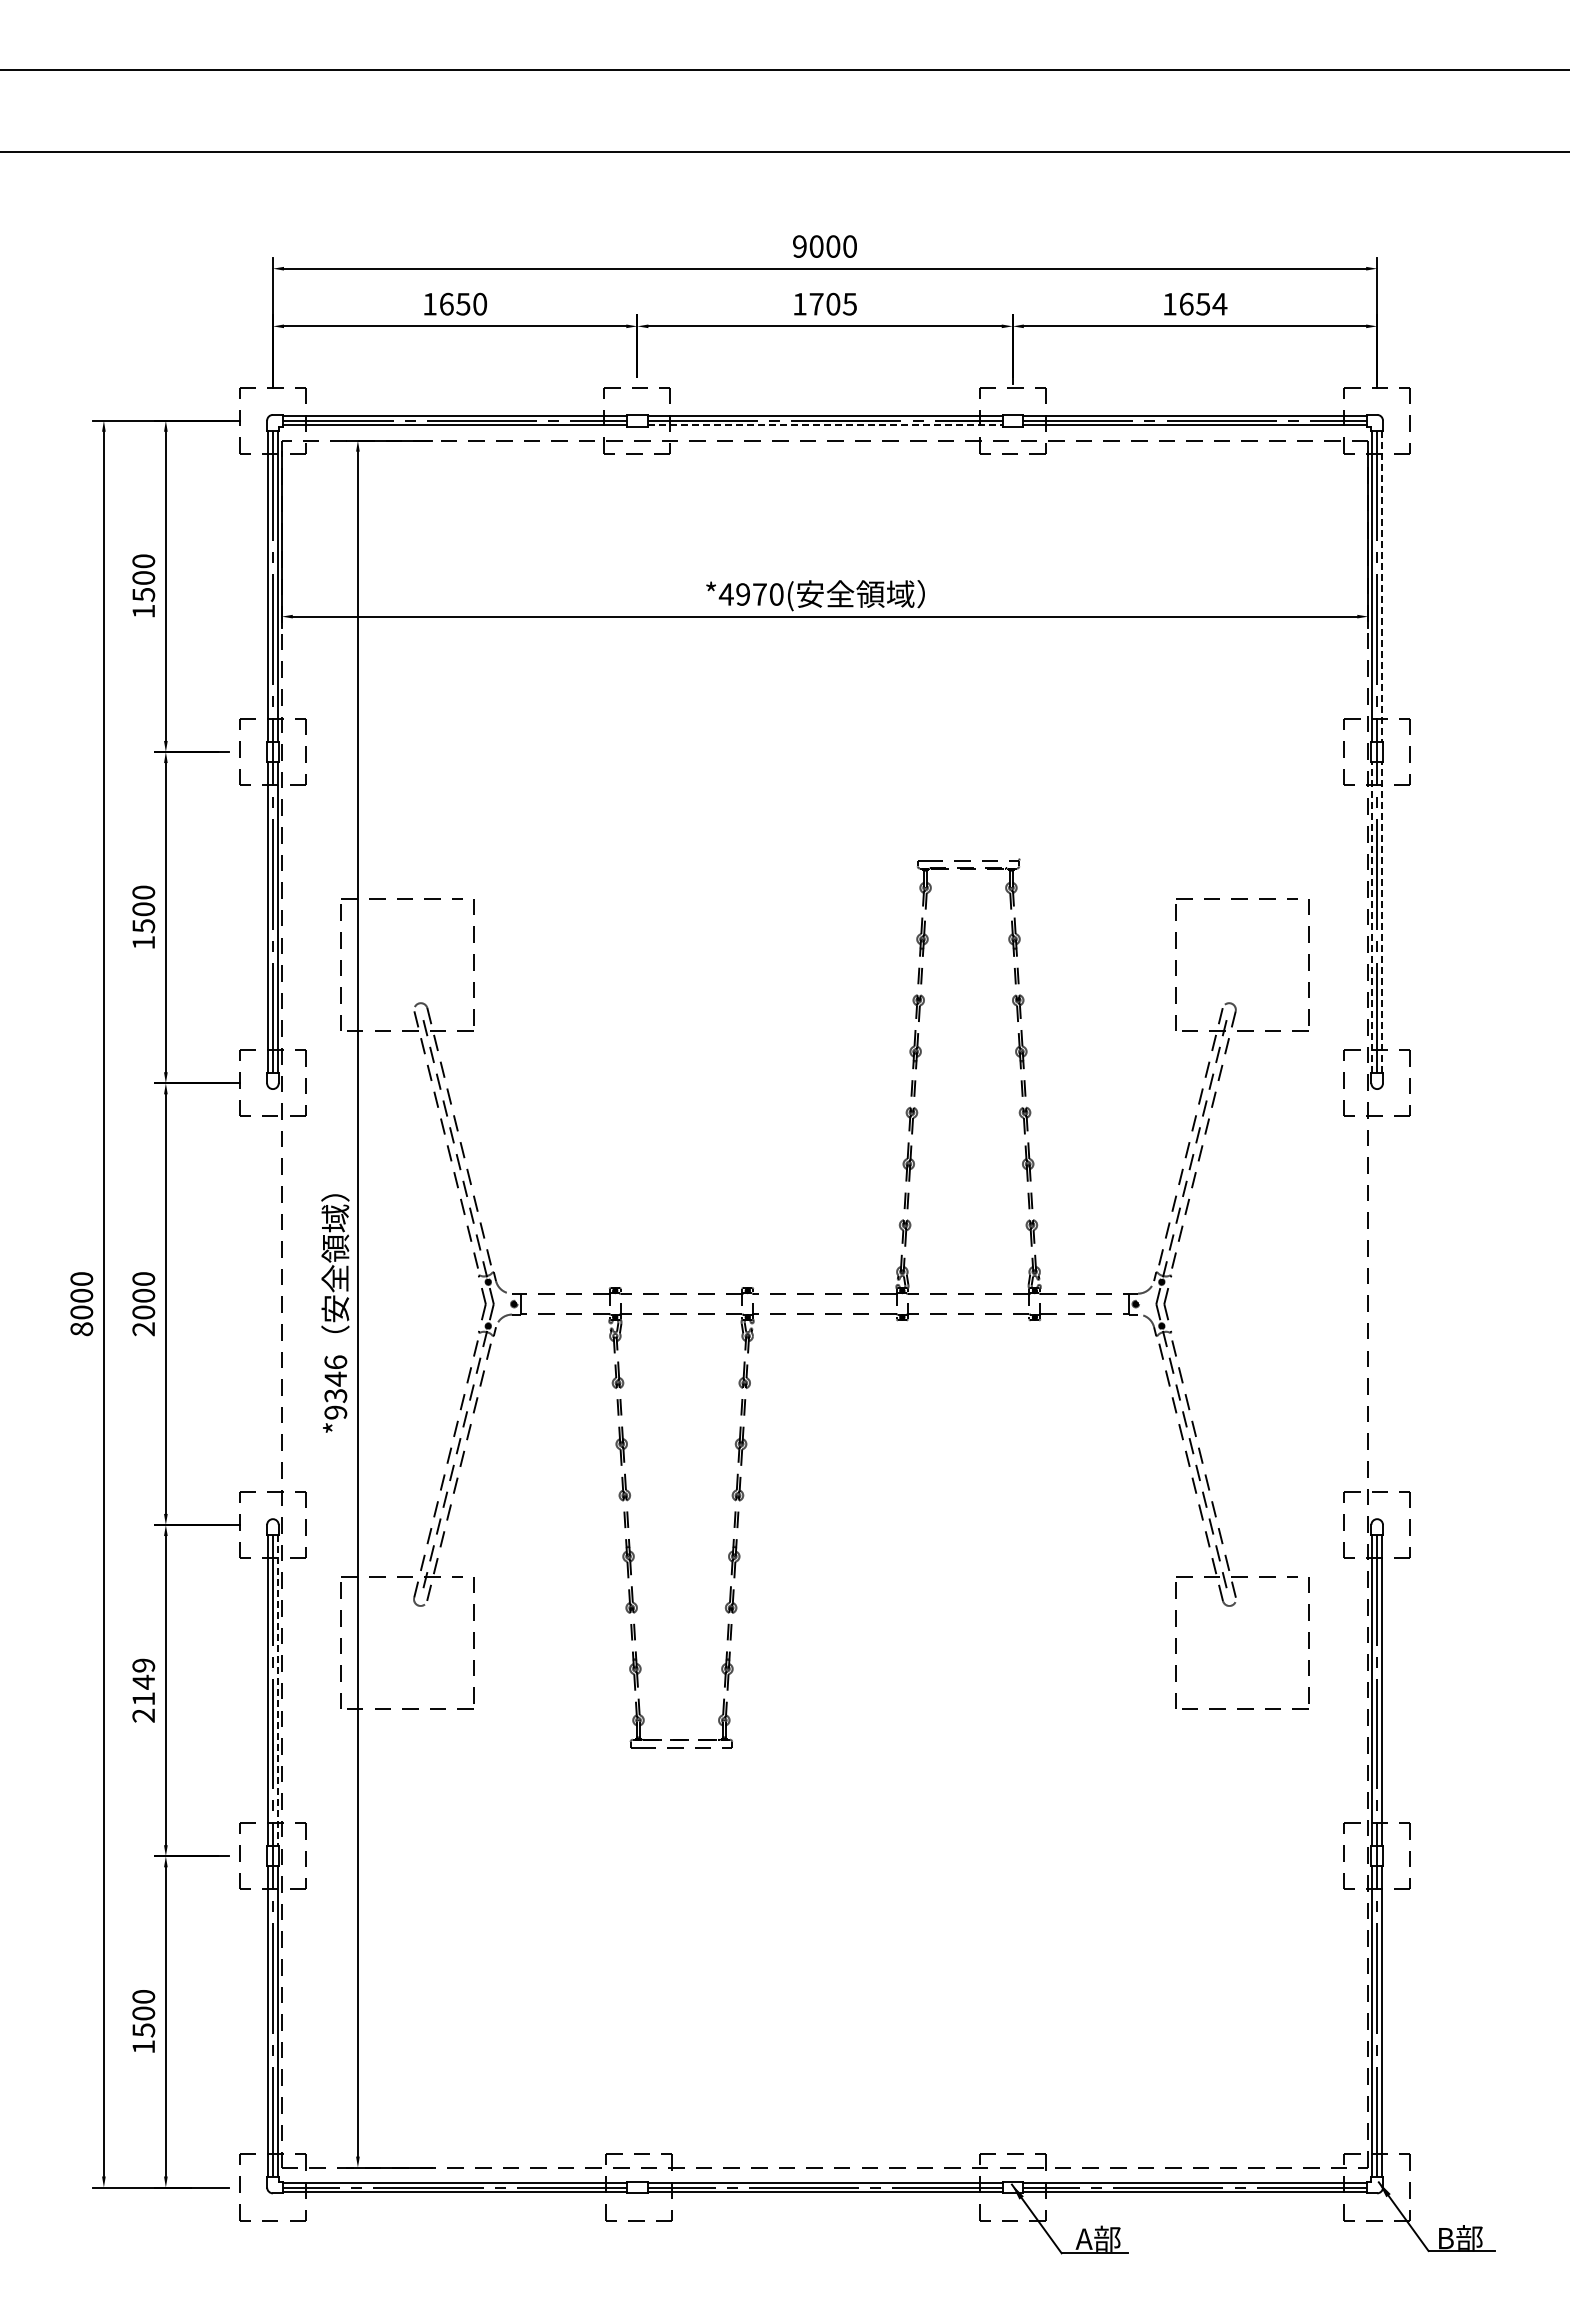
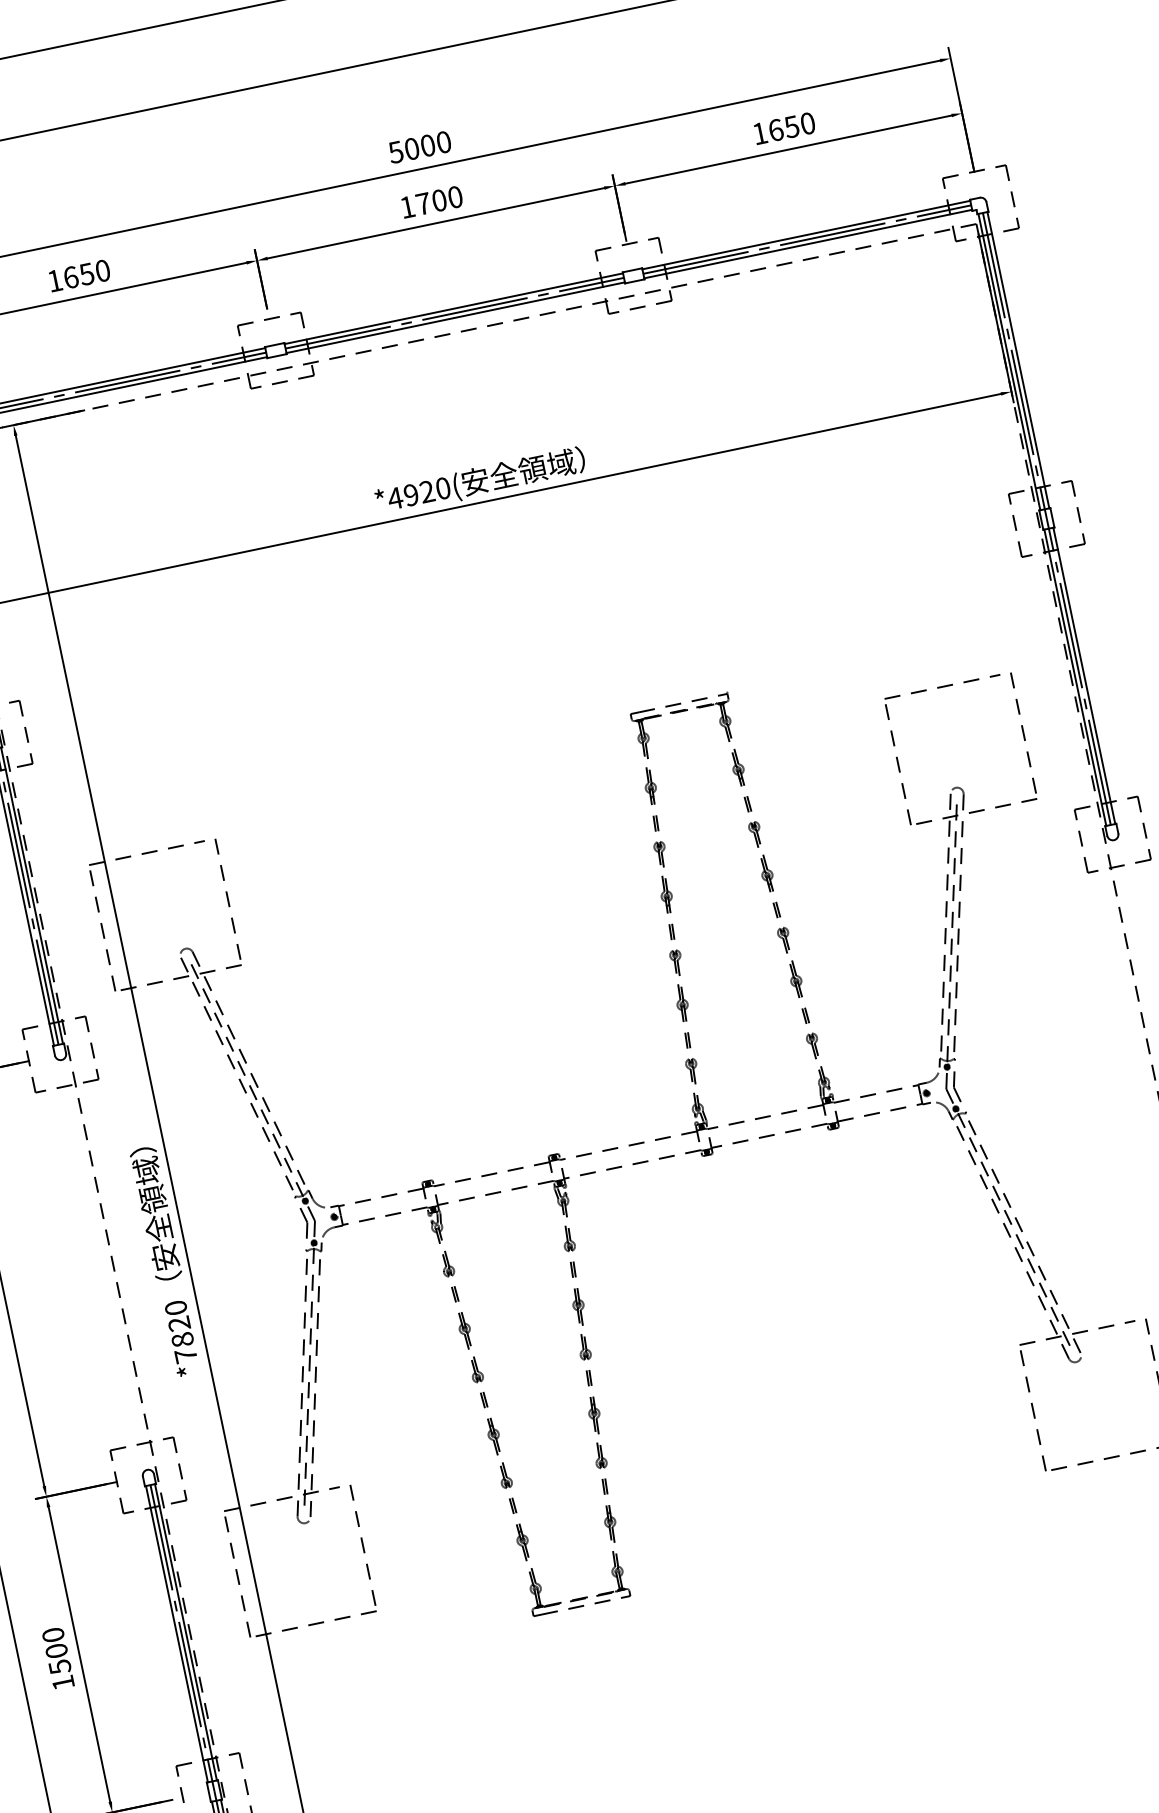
text: (799, 246) -> (395, 152), 9000 -> 5000
text: (849, 303) -> (454, 196), 1705 -> 1700
text: (1219, 303) -> (807, 122), 1654 -> 1650
line: (825, 425) -> (456, 317), dashed -> solid
line: (1381, 586) -> (1018, 360), dashed -> solid
text: (759, 594) -> (426, 491), *4970( -> *4920(
line: (1372, 917) -> (1075, 677), dashed -> solid
line: (1381, 917) -> (1083, 675), dashed -> solid
text: (335, 1387) -> (180, 1331), *9346 -> *7820
text: (143, 1690) -> (58, 1658), 2149 -> 1500
line: (277, 1691) -> (185, 1633), dashed -> solid

